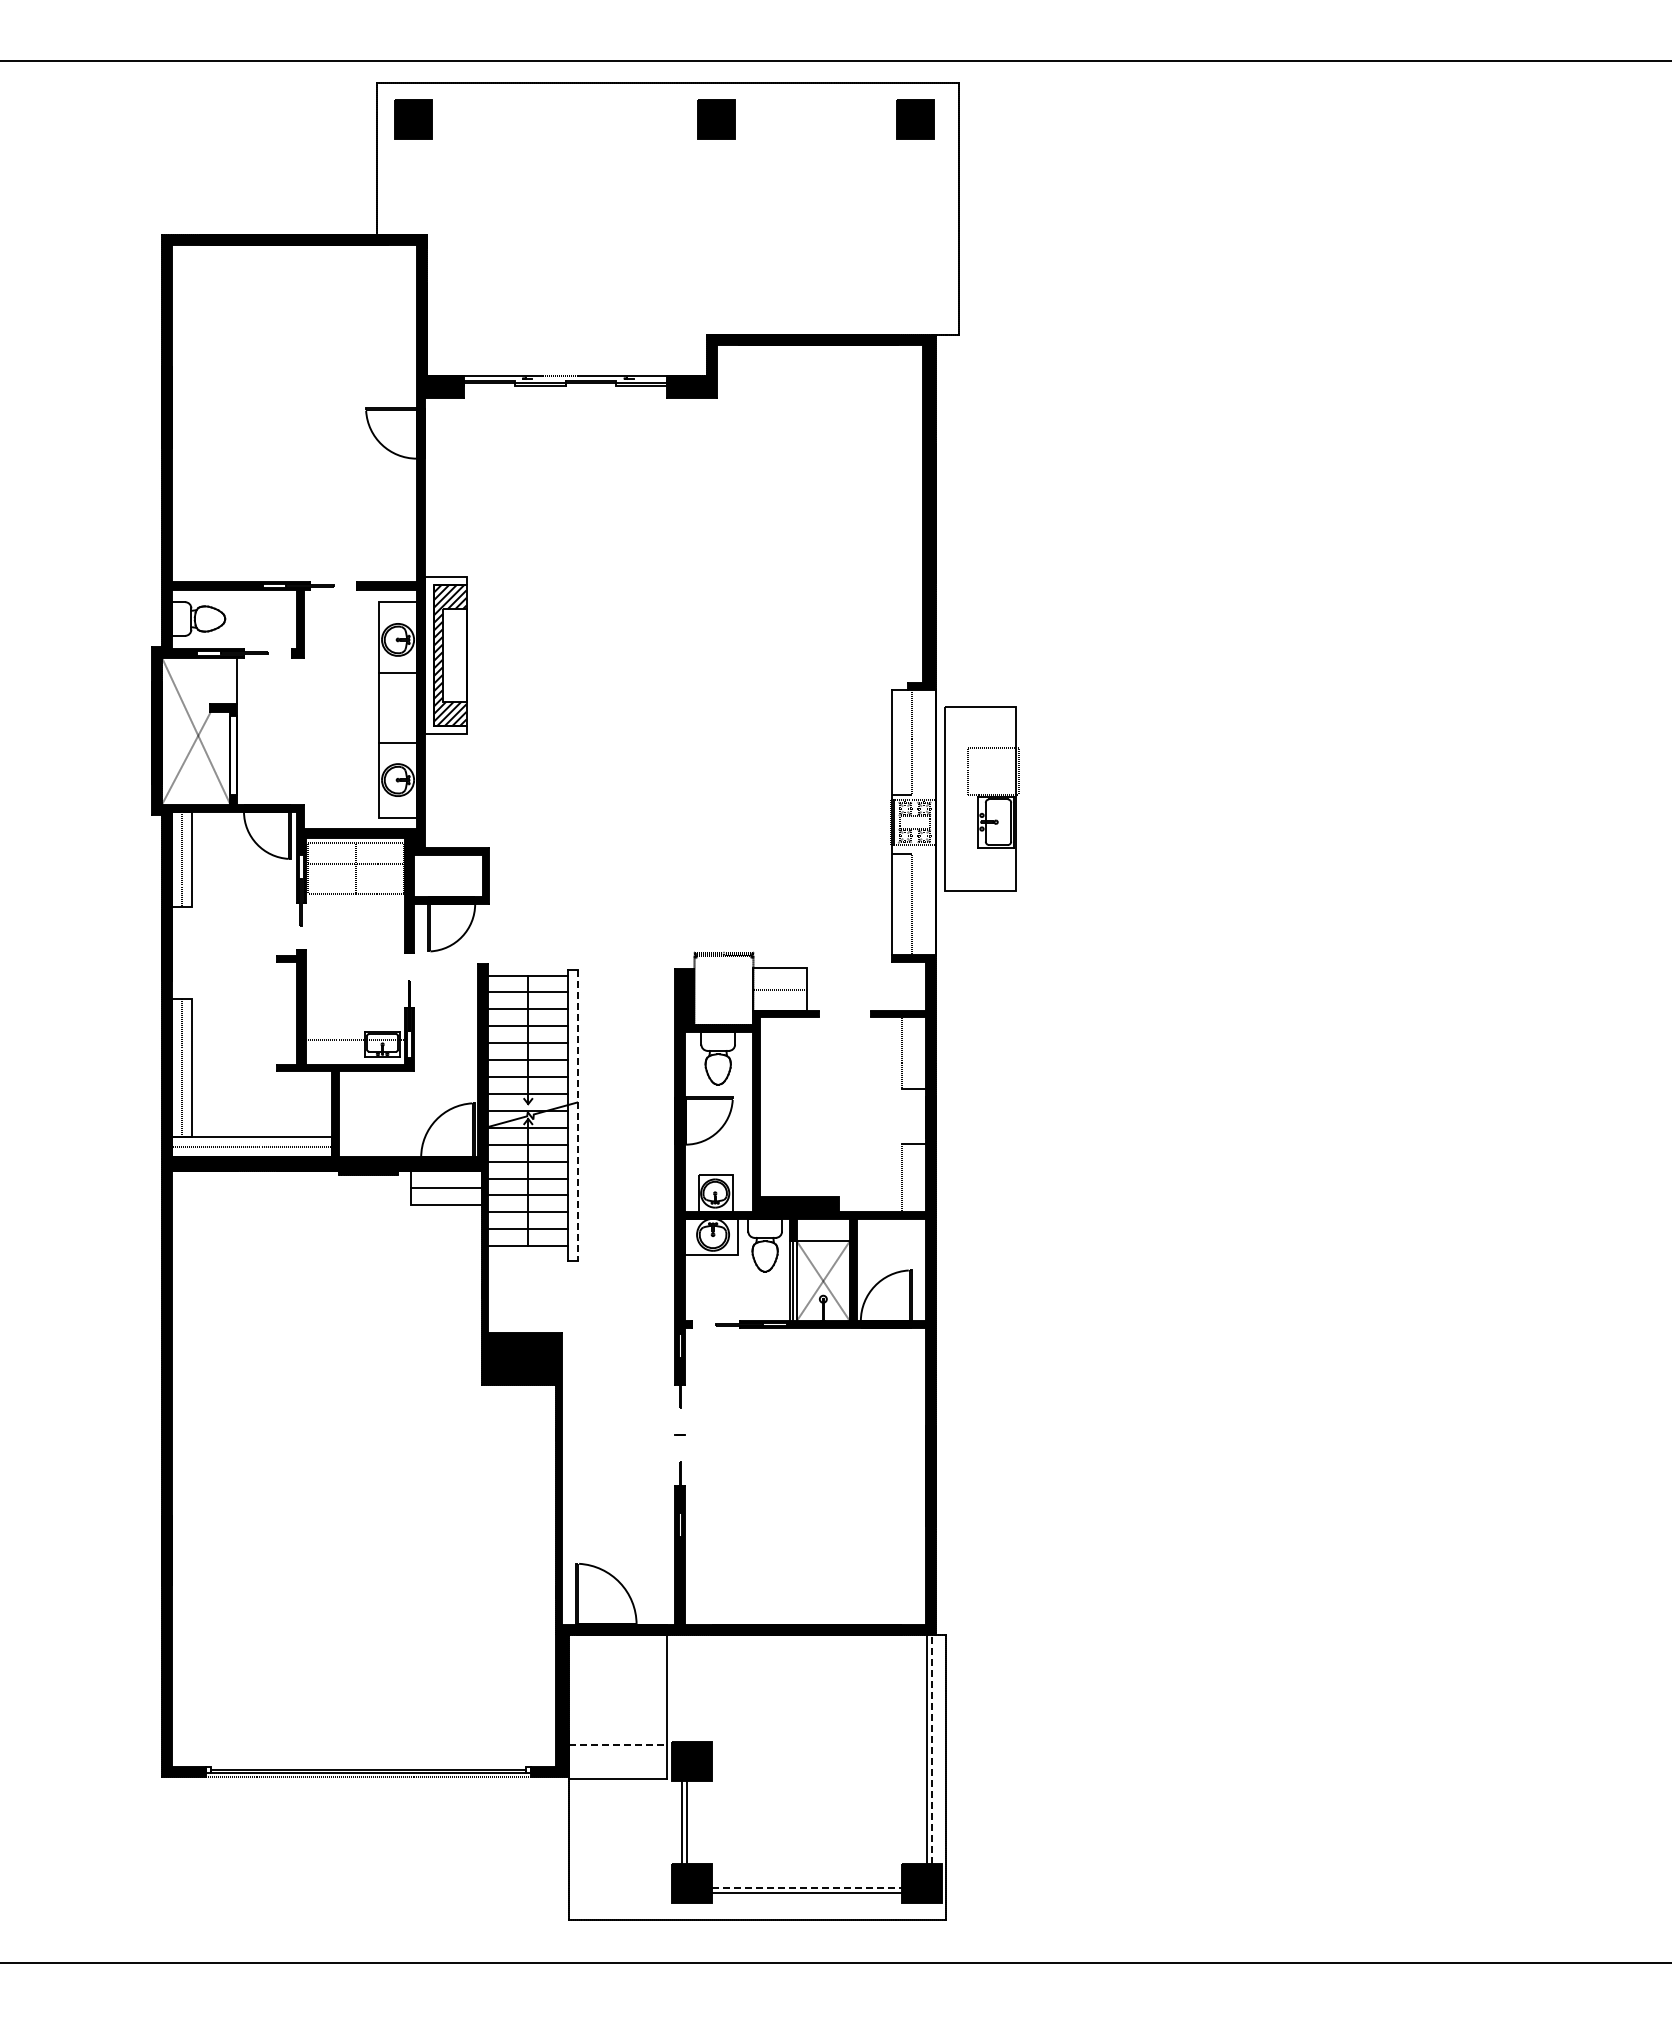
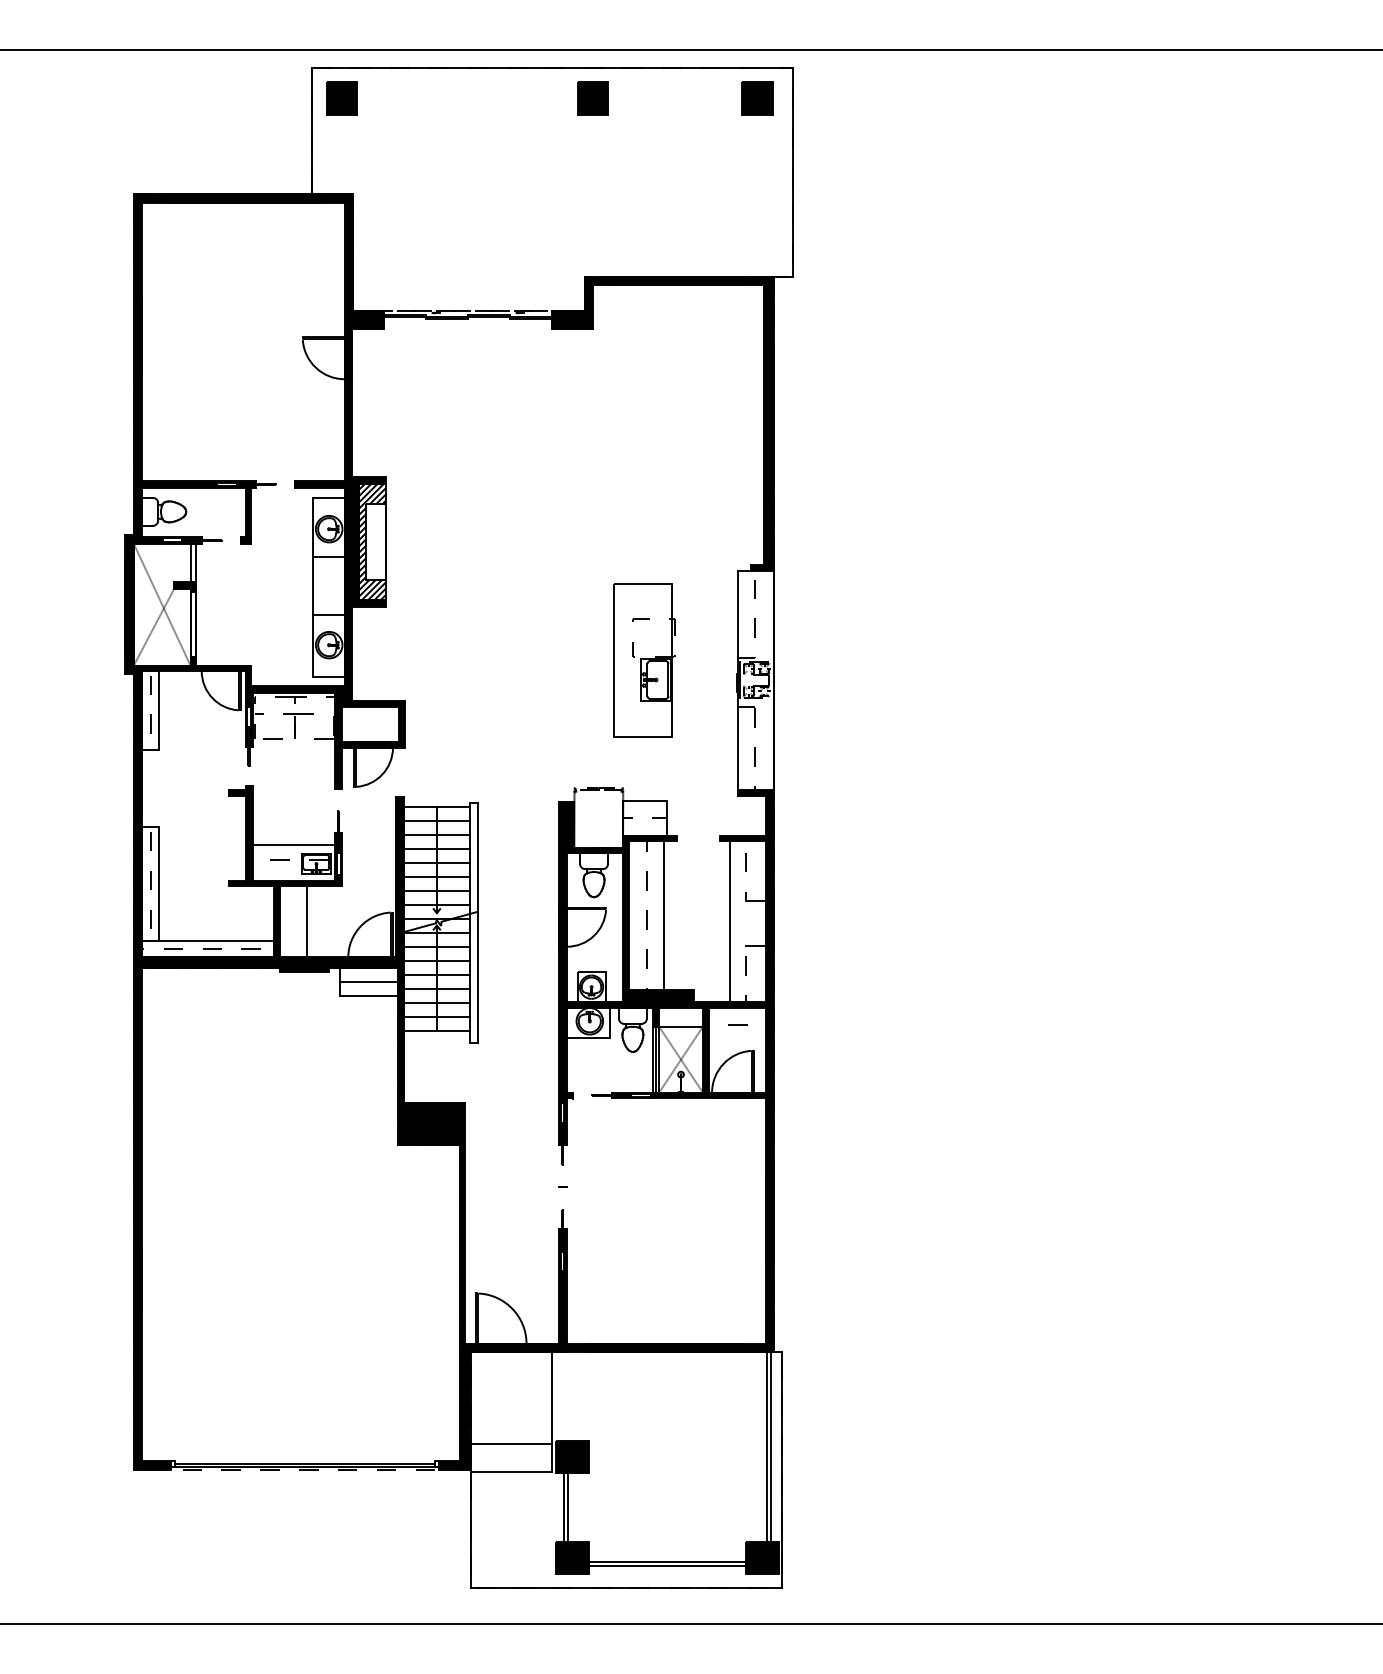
fill: (445, 655) -> (368, 542), added
line: (230, 680) -> (190, 562), added
part: (981, 798) -> (643, 660), moved
line: (355, 1021) -> (293, 844), added
line: (782, 1106) -> (647, 915), added
line: (802, 1106) -> (663, 915), added
line: (371, 1114) -> (307, 921), added
line: (883, 1114) -> (730, 921), added
line: (578, 1116) -> (478, 923), dashed -> solid
line: (890, 1238) -> (736, 1024), added
line: (618, 1745) -> (511, 1443), dashed -> solid
line: (932, 1749) -> (771, 1447), dashed -> solid
line: (807, 1888) -> (667, 1562), dashed -> solid

